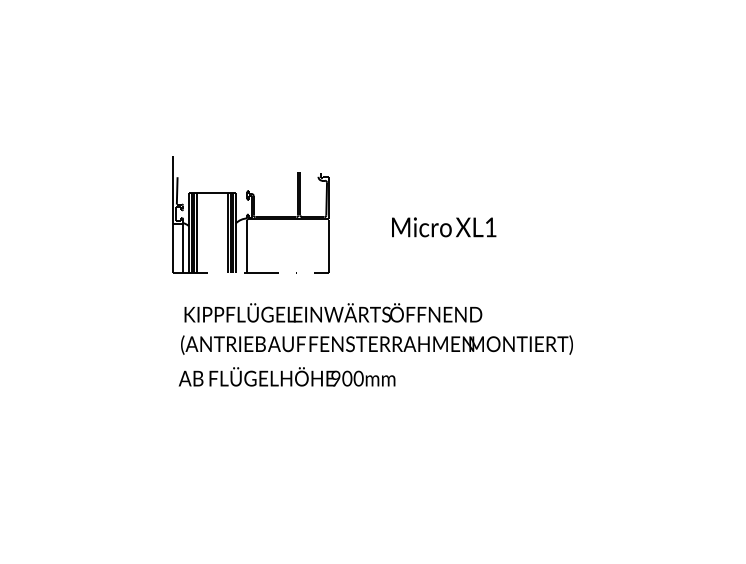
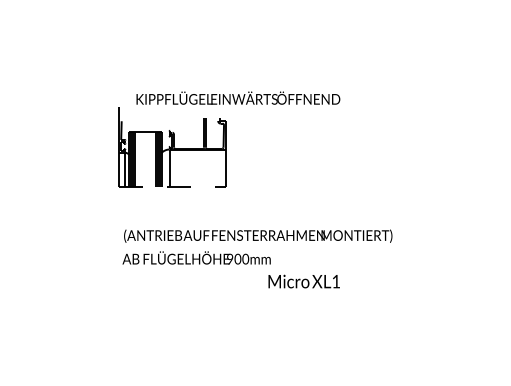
text: (443, 227) -> (303, 281), moved
text: (333, 311) -> (238, 97), moved

